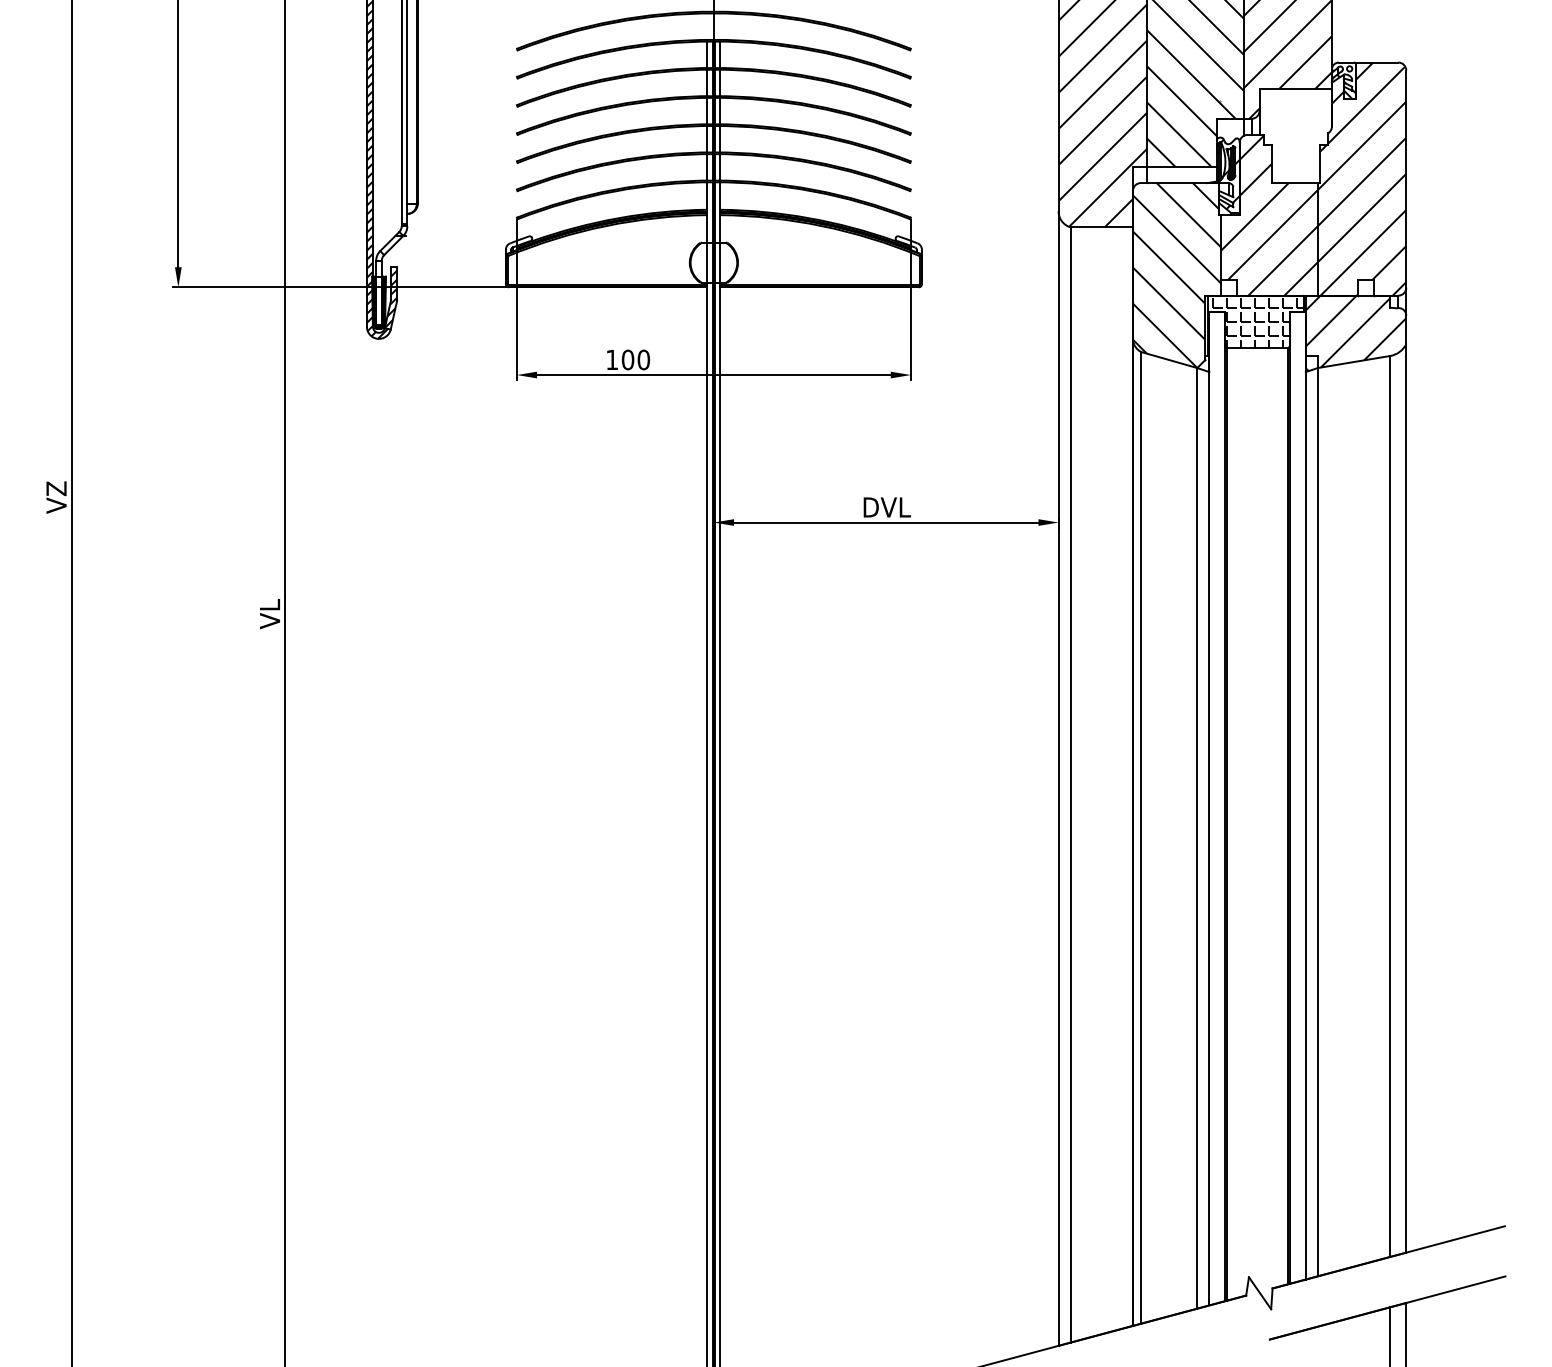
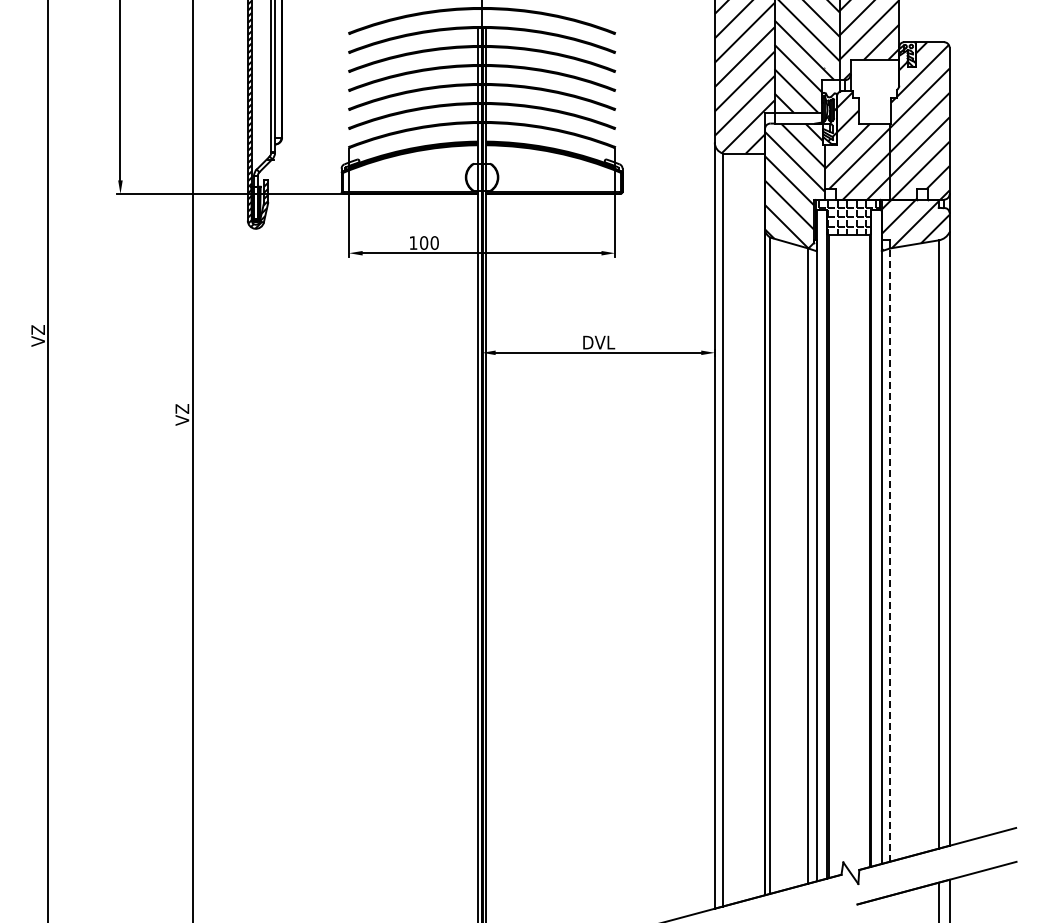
text: (270, 613) -> (182, 414), VL -> VZ
line: (1317, 822) -> (889, 555), solid -> dashed

